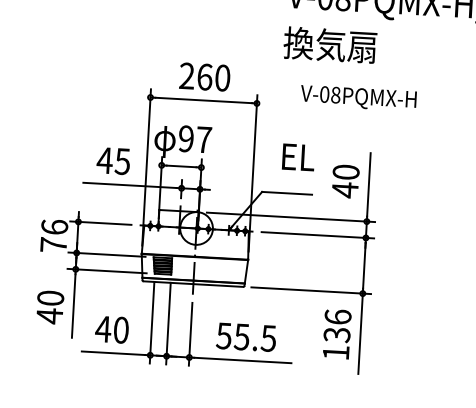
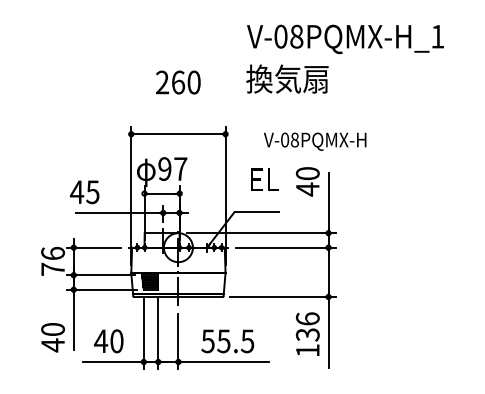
text: (205, 77) -> (178, 82), moved
text: (359, 98) -> (315, 141), moved
text: (113, 161) -> (84, 192), moved
text: (345, 181) -> (307, 181), moved
text: (49, 307) -> (52, 337), moved

